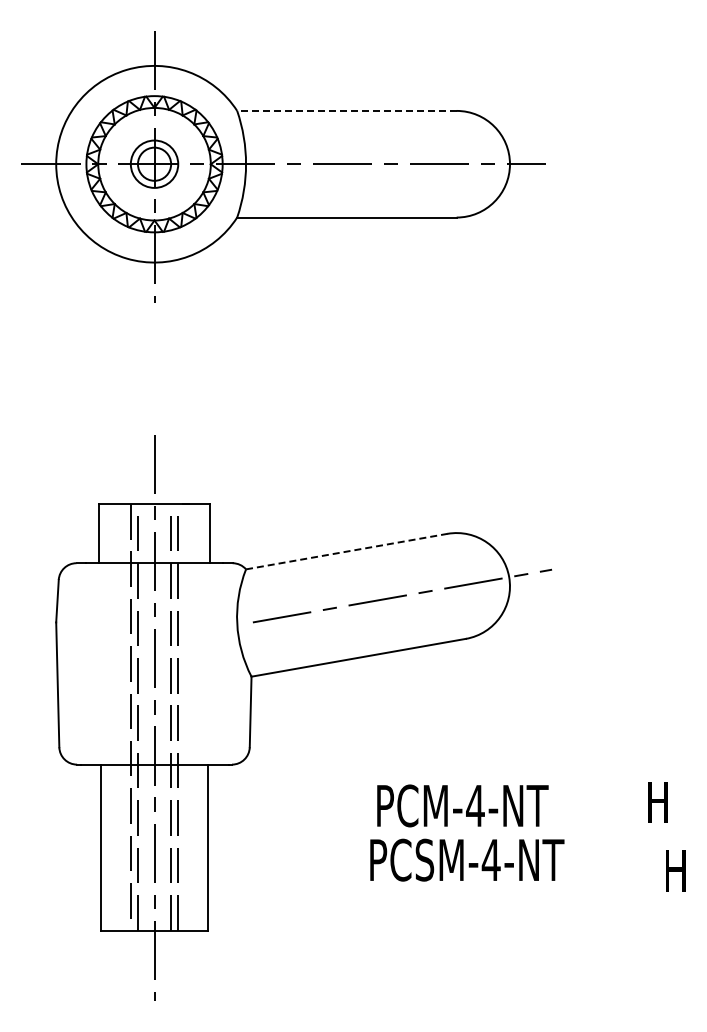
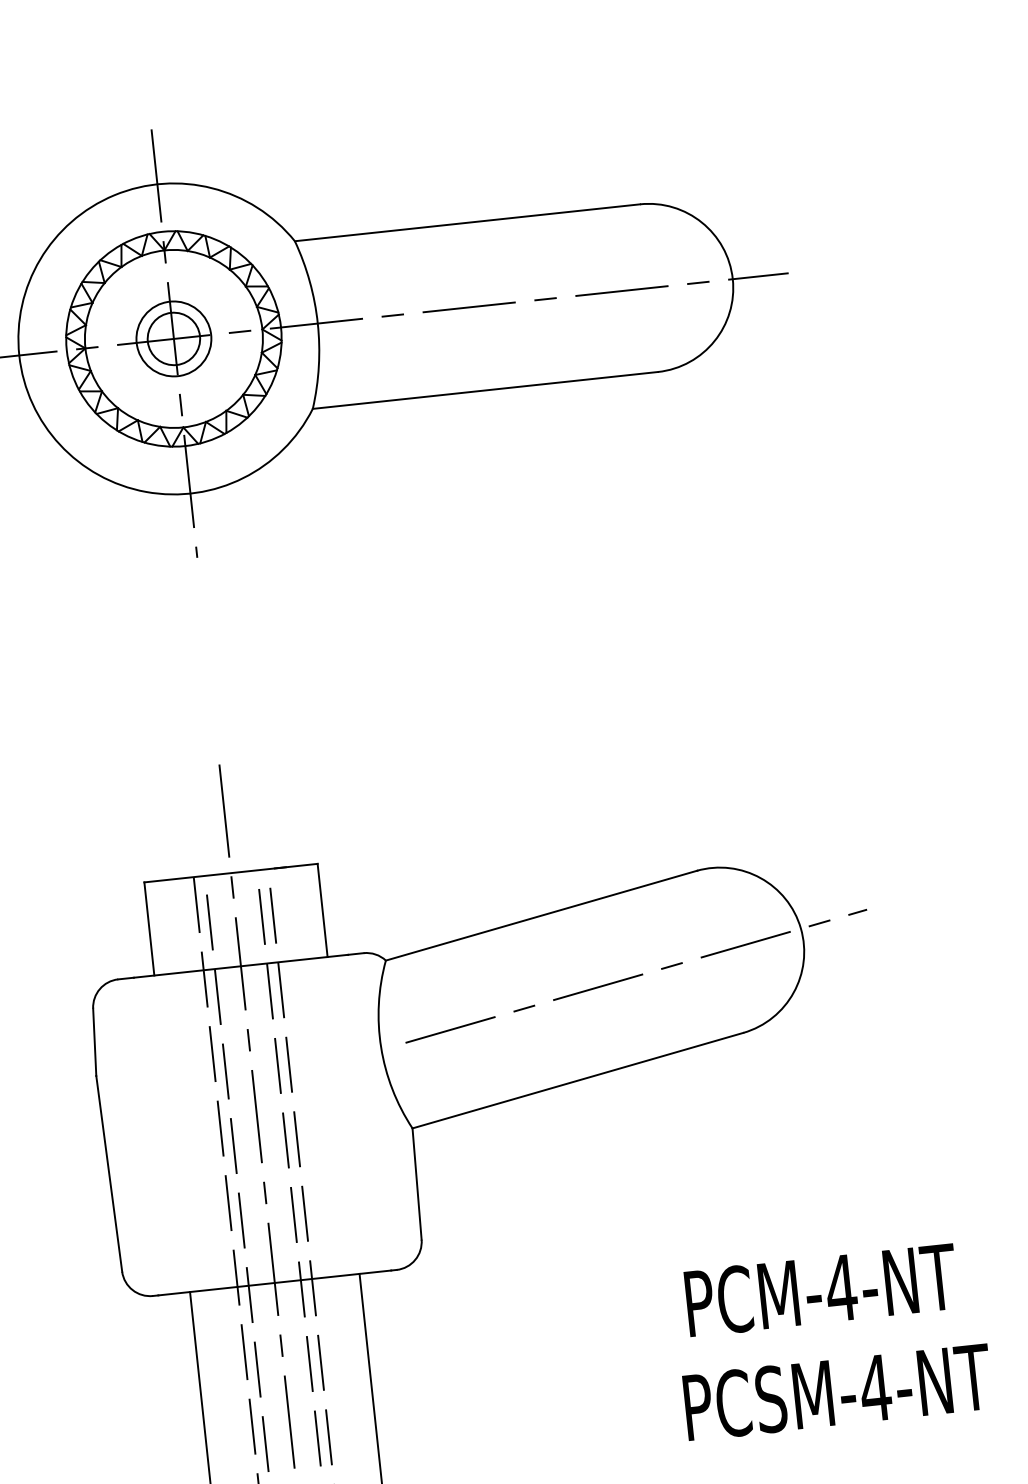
line: (346, 110) -> (466, 222), dashed -> solid
line: (347, 551) -> (542, 915), dashed -> solid
text: (462, 805) -> (820, 1289), moved
text: (467, 859) -> (838, 1391), moved

